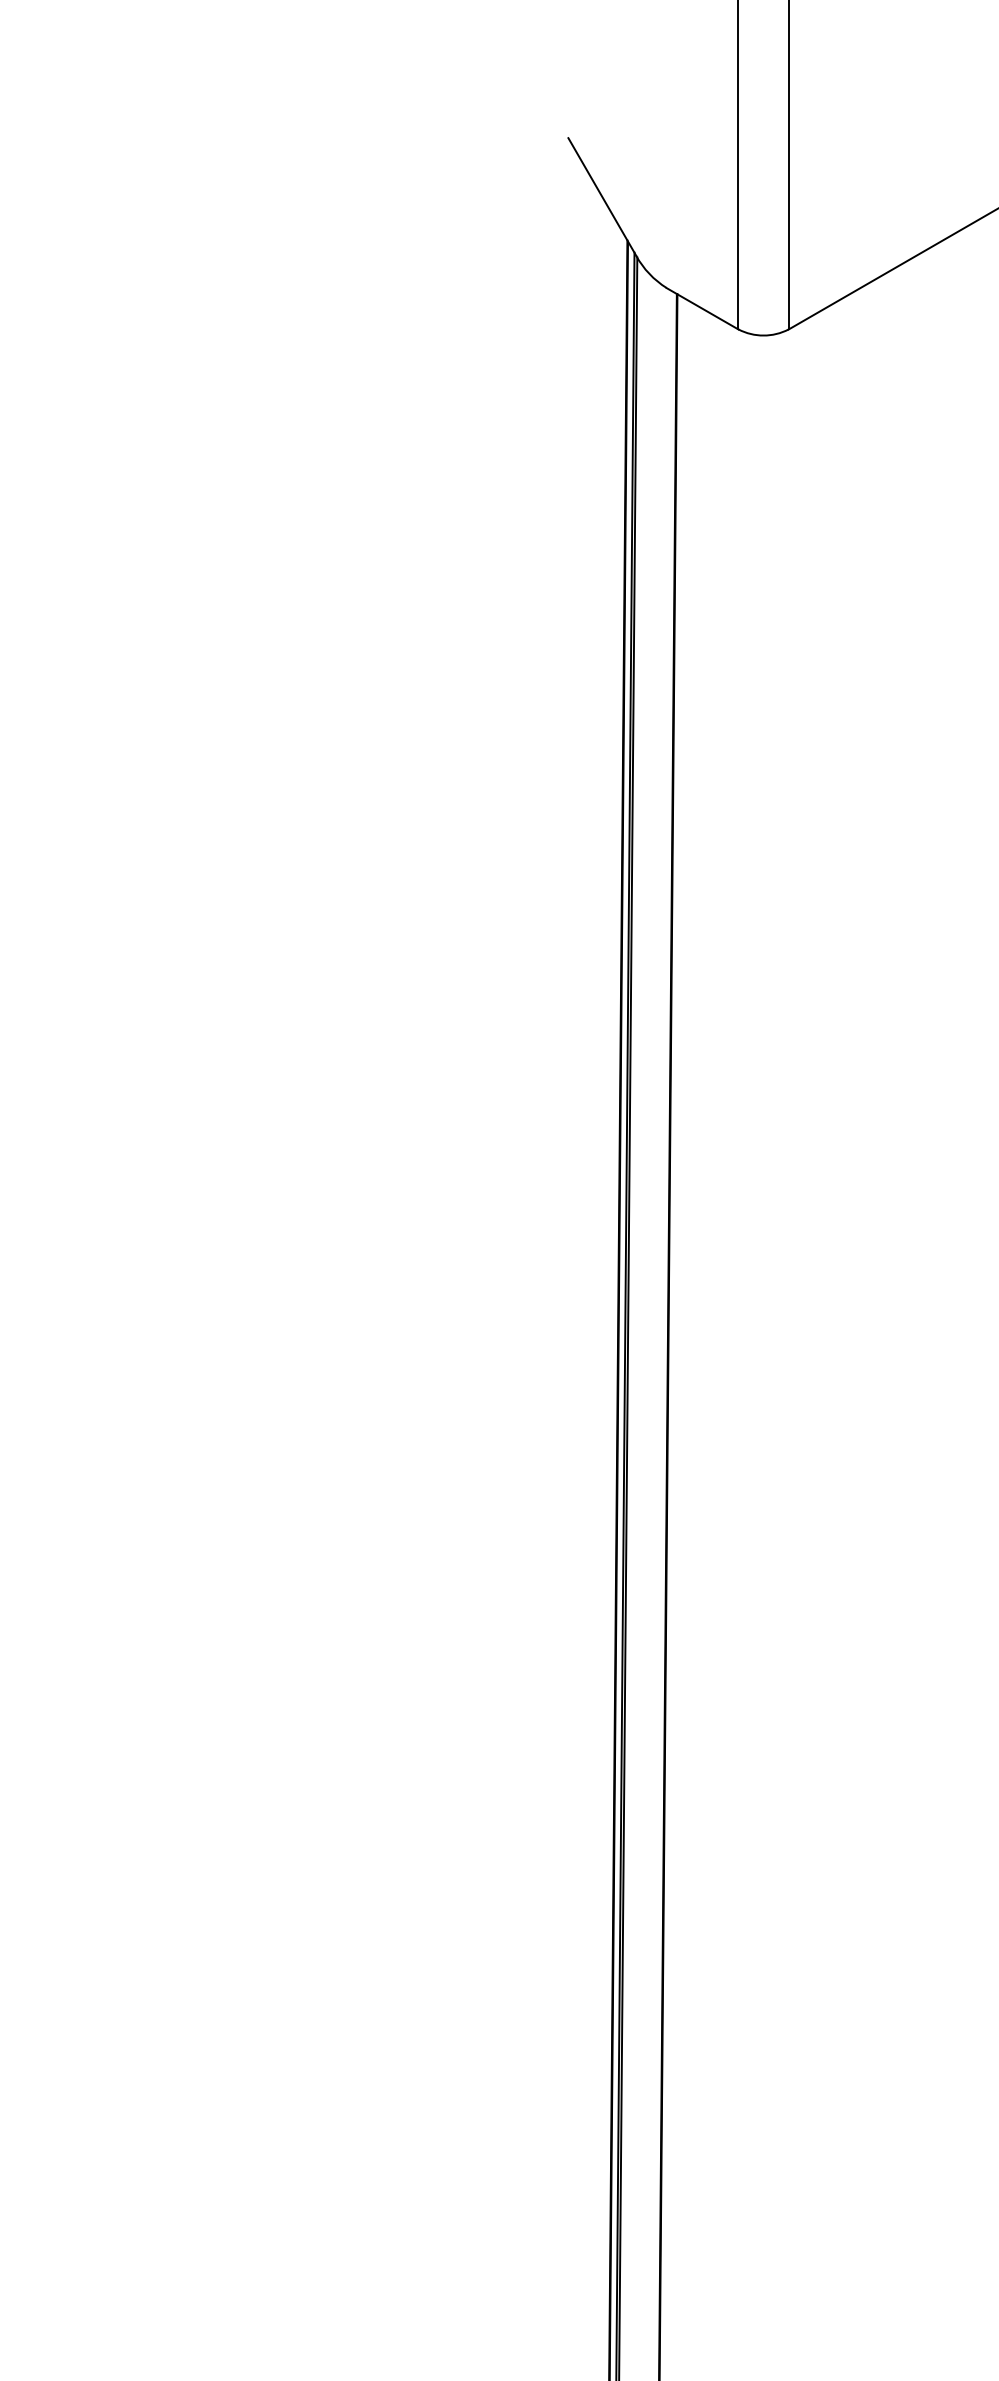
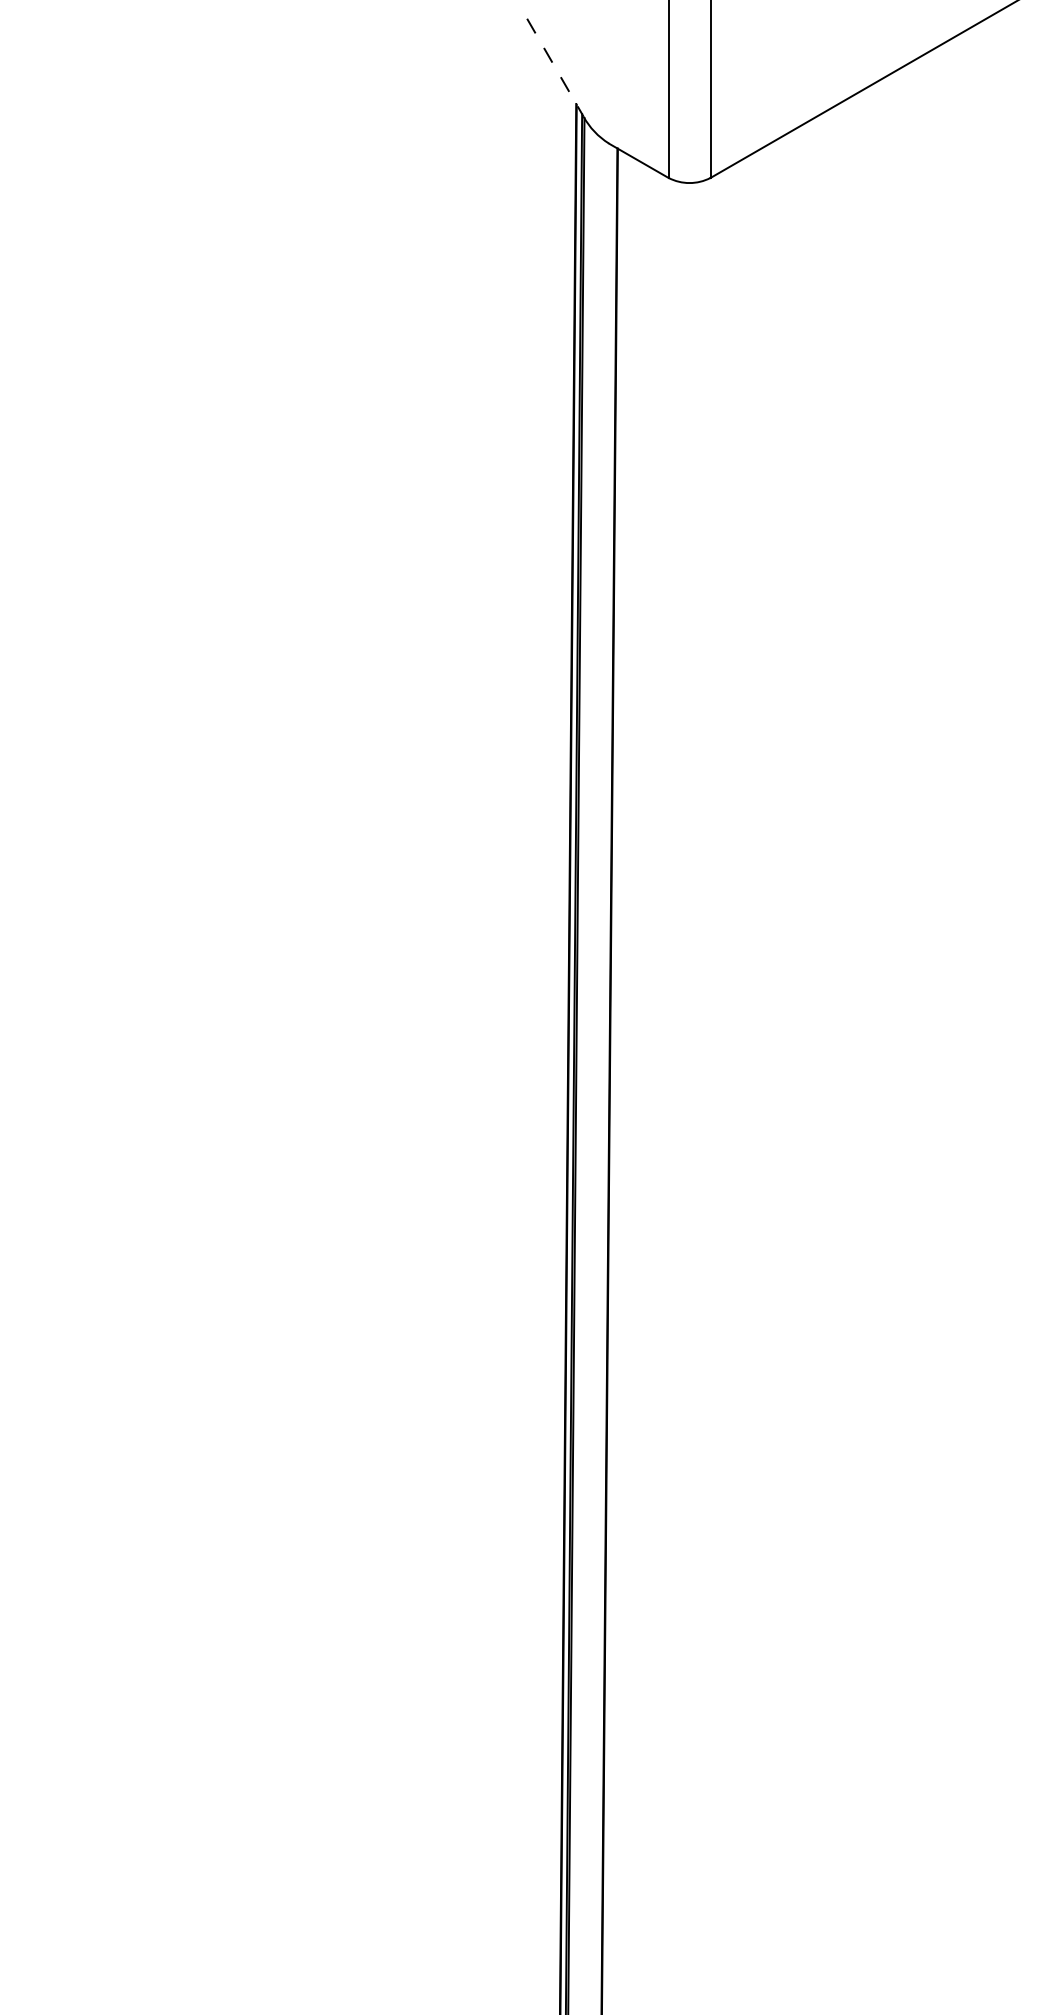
line: (602, 196) -> (555, 67), solid -> dashed

